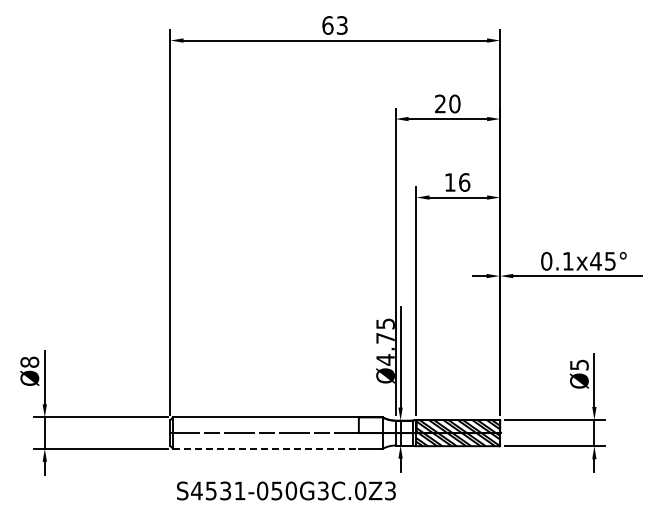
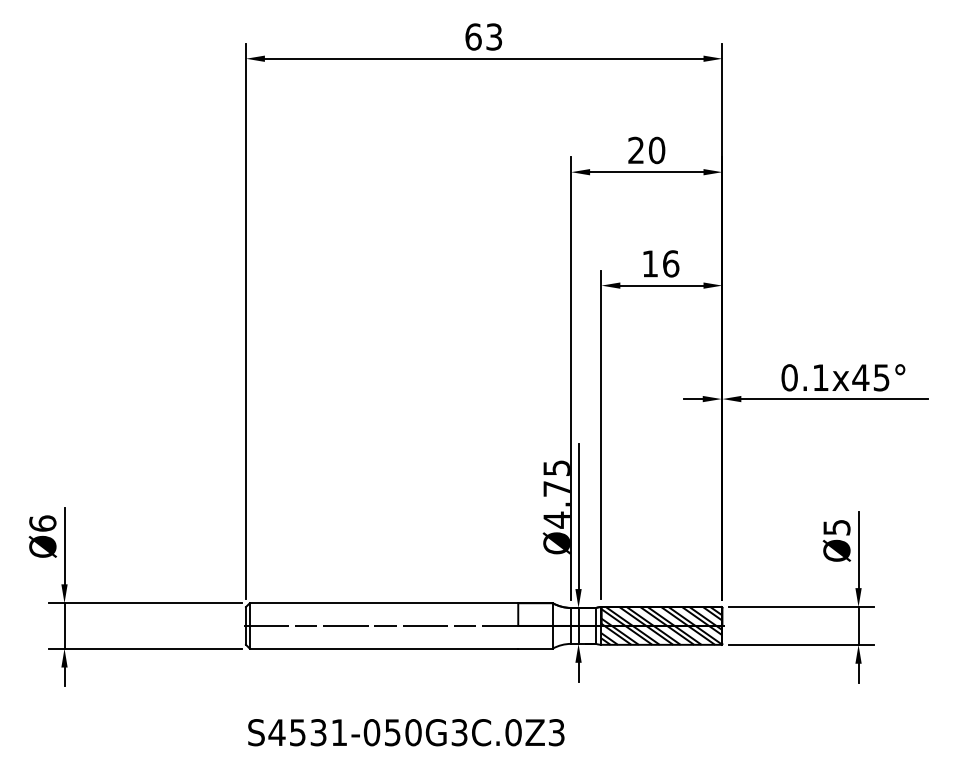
text: (29, 361) -> (42, 522), Ø8 -> Ø6
line: (265, 448) -> (383, 648), dashed -> solid
text: (286, 490) -> (406, 731), moved

